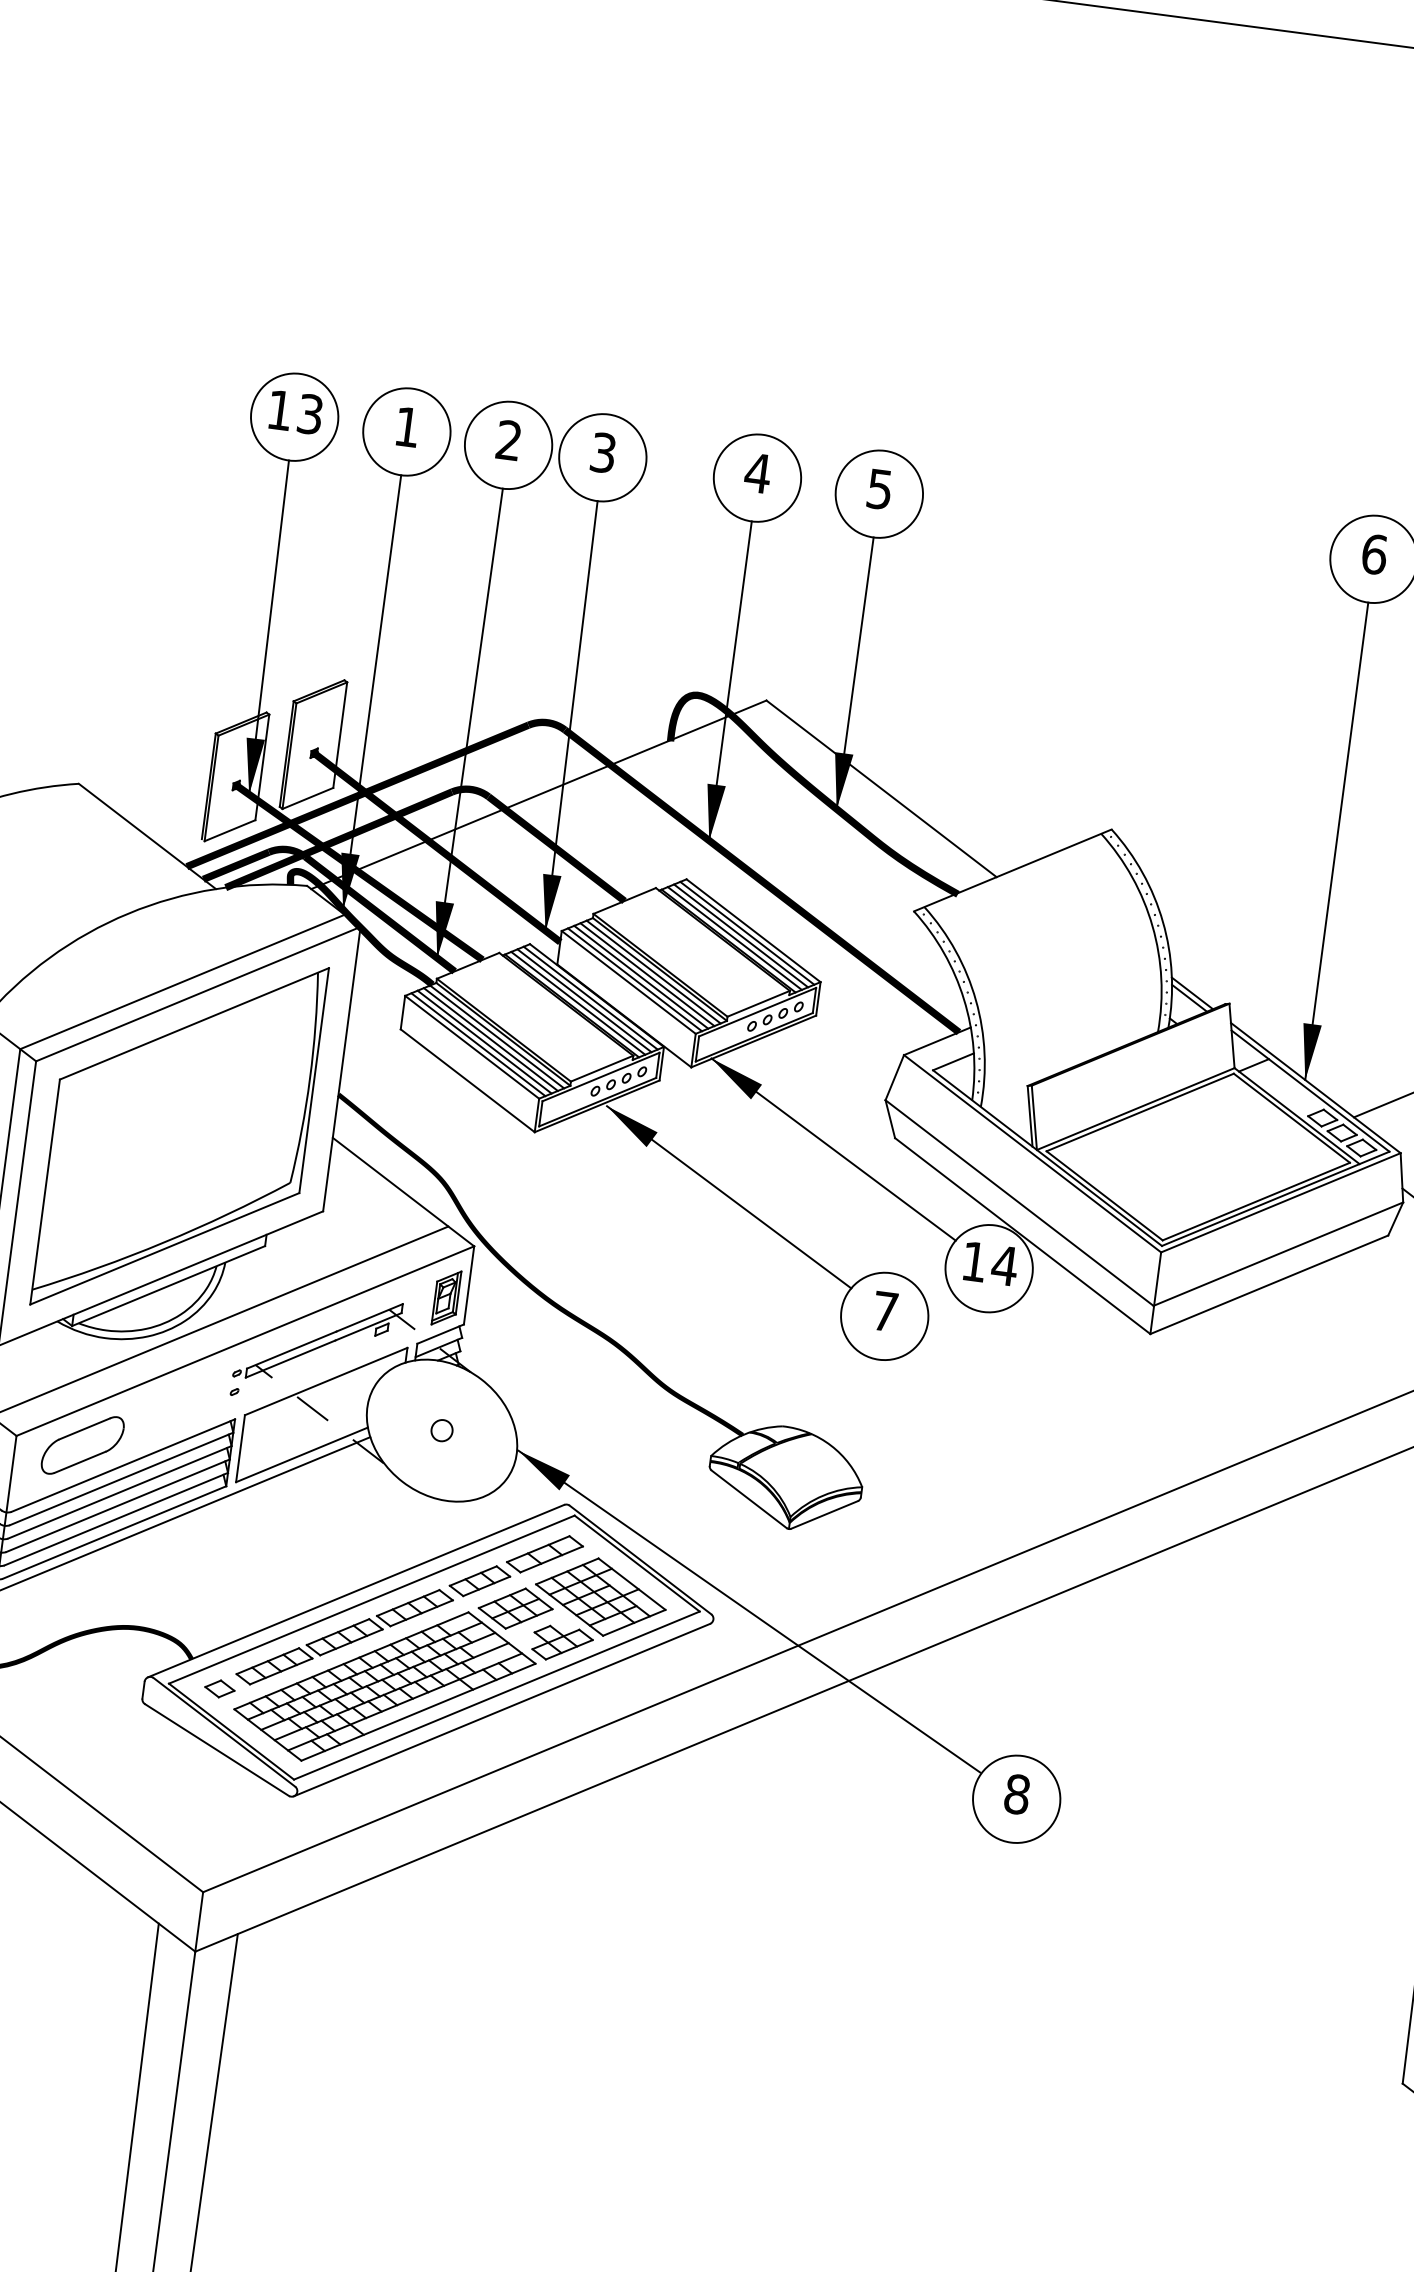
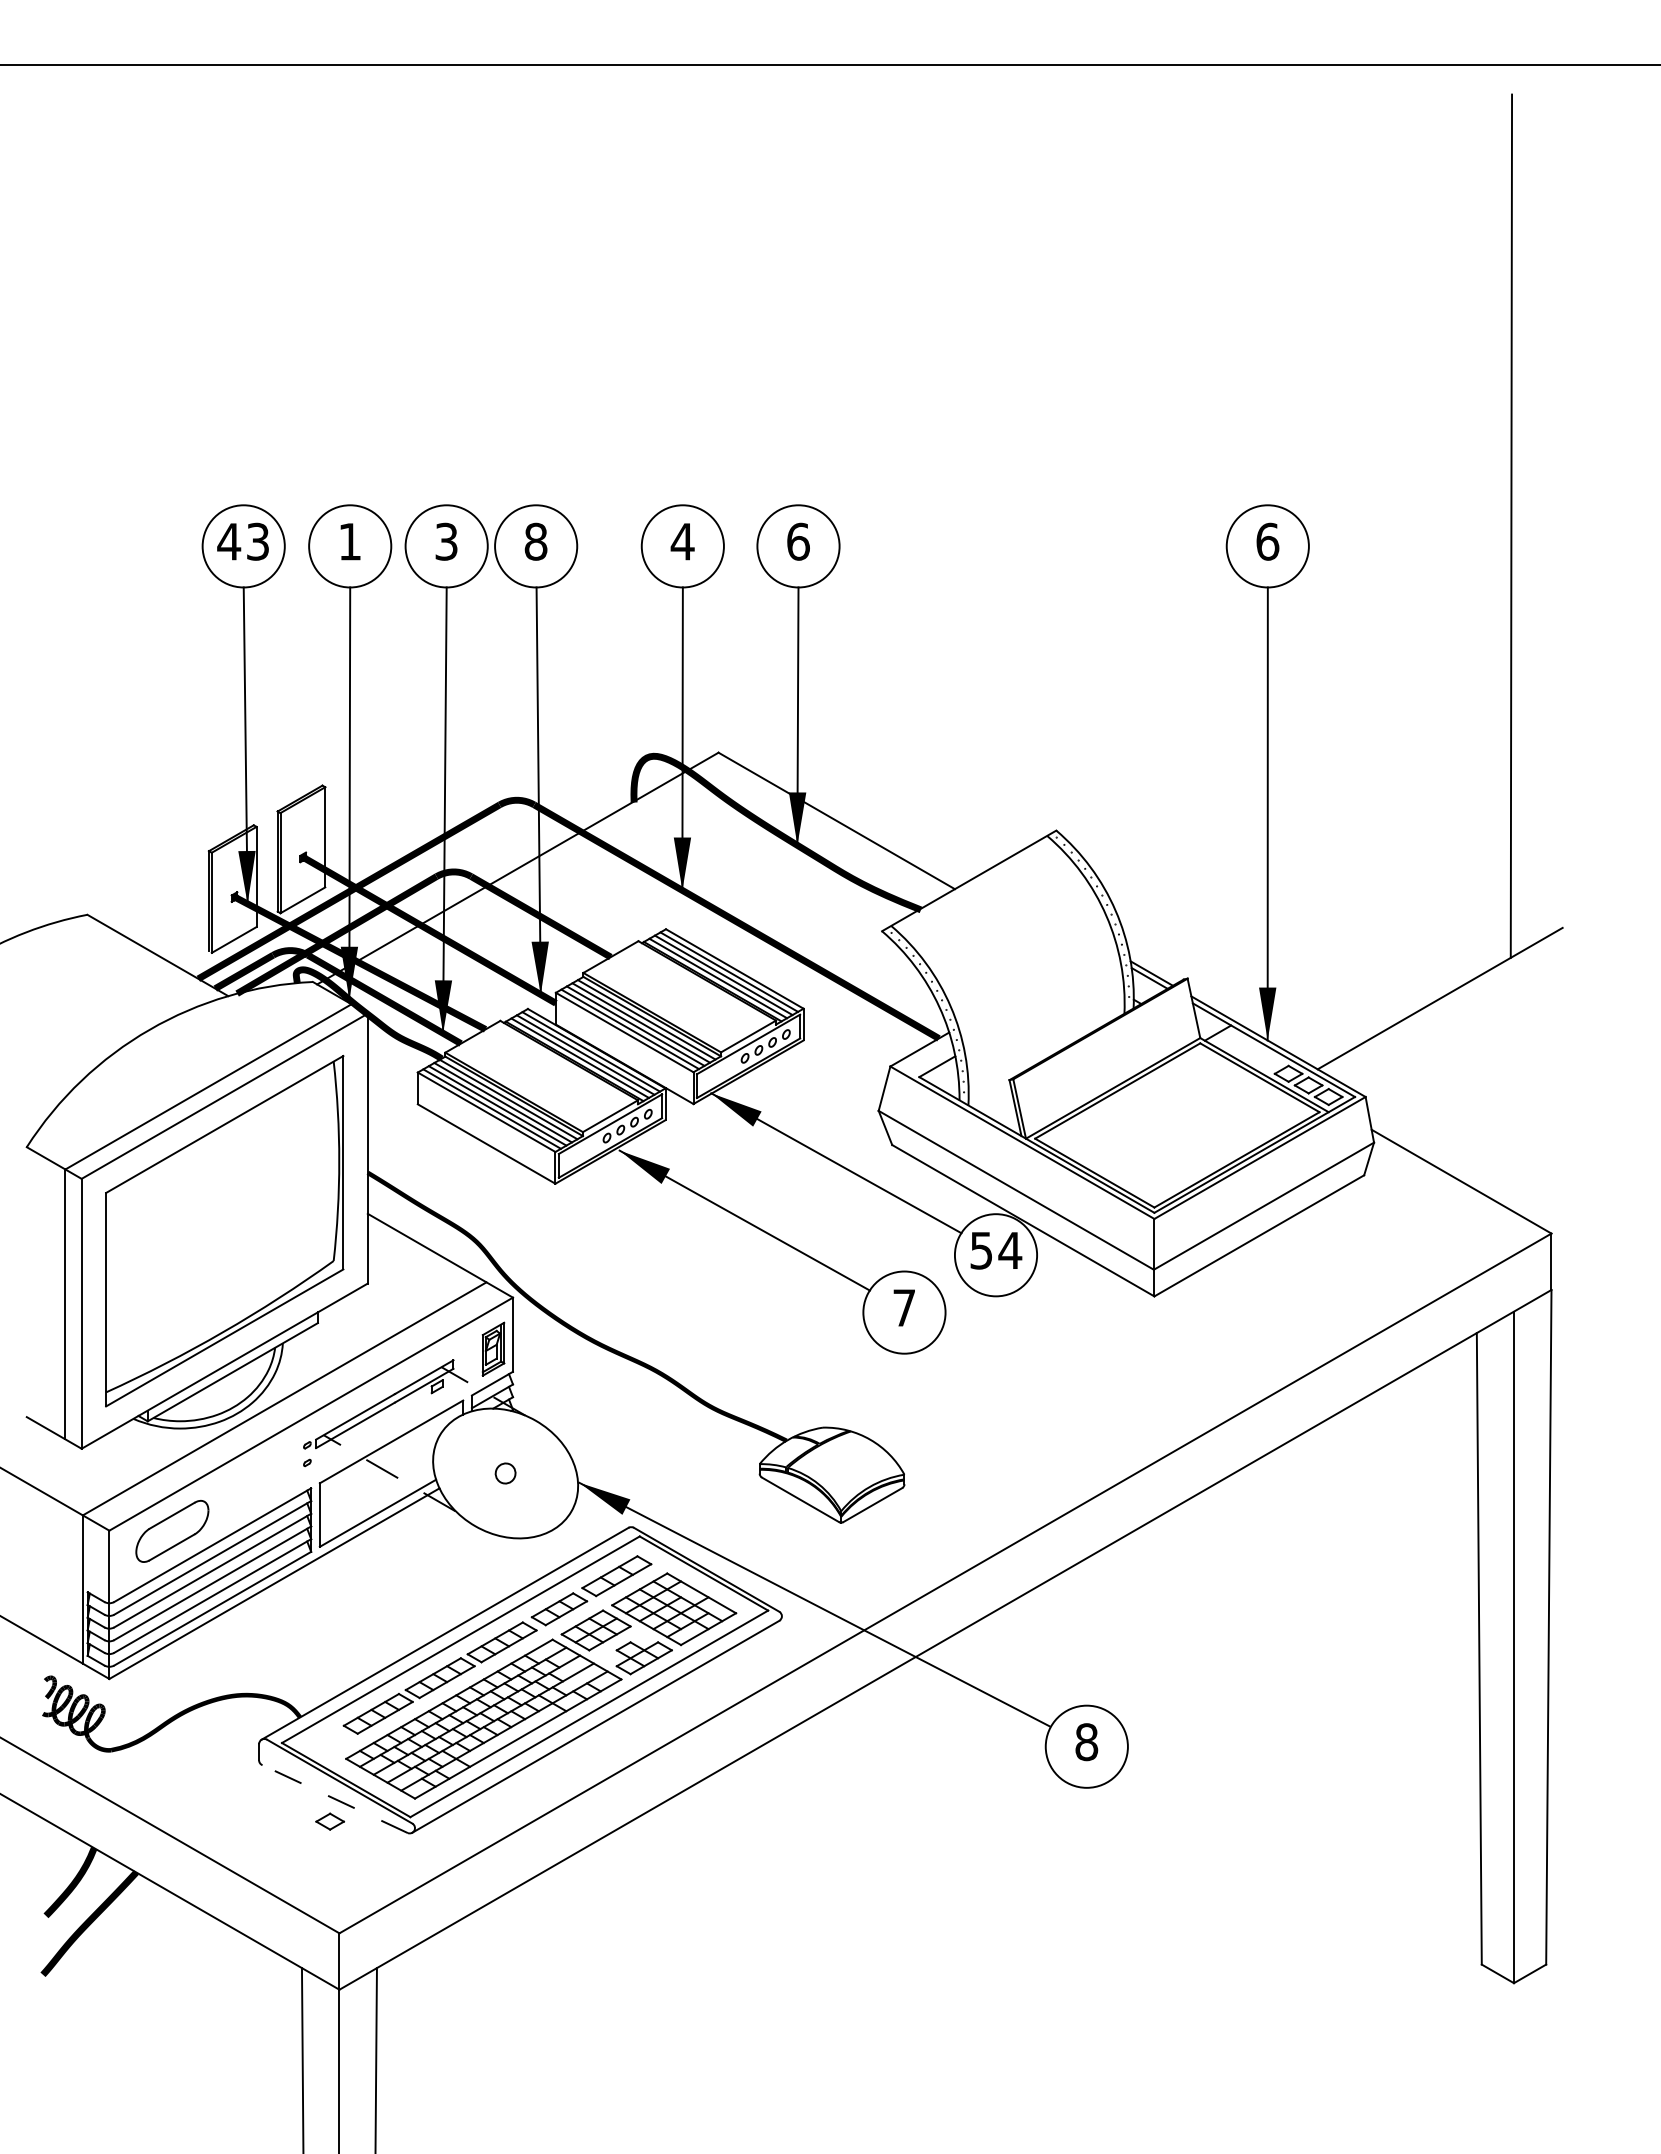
text: (280, 410) -> (229, 541), 13 -> 43
text: (509, 440) -> (446, 541), 2 -> 3
text: (602, 452) -> (535, 541), 3 -> 8
text: (880, 489) -> (798, 541), 5 -> 6
text: (973, 1261) -> (980, 1250), 14 -> 54
part: (219, 1688) -> (329, 1821), moved
line: (216, 1749) -> (334, 1798), solid -> dashed

